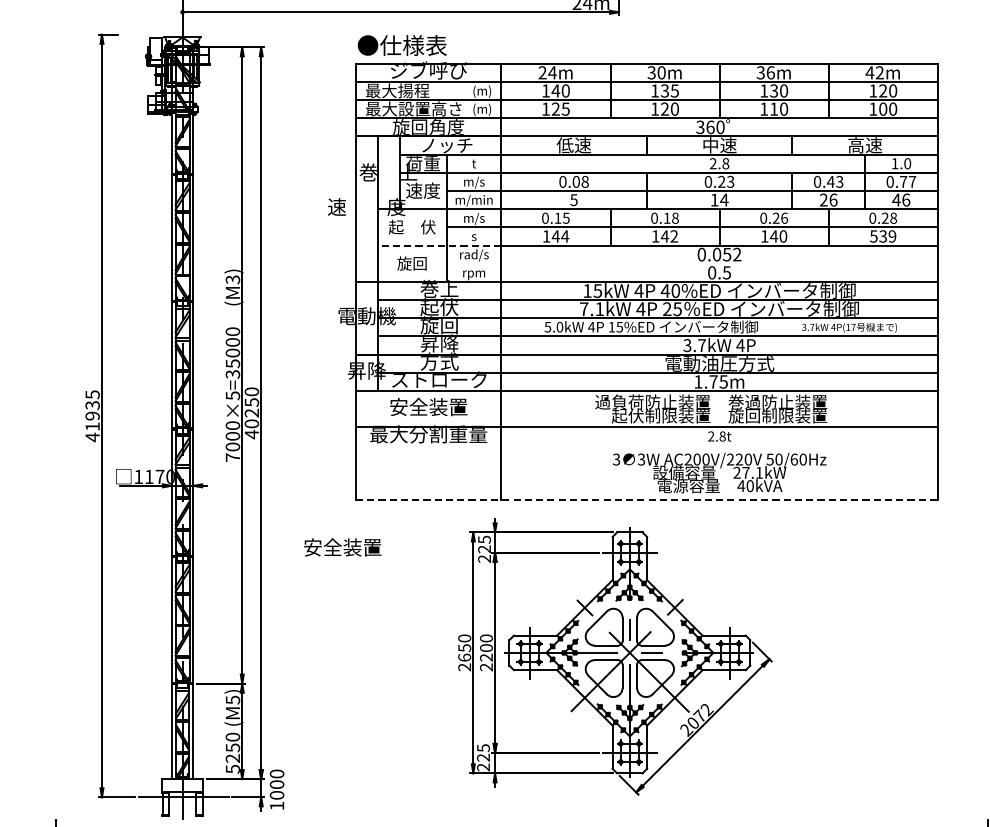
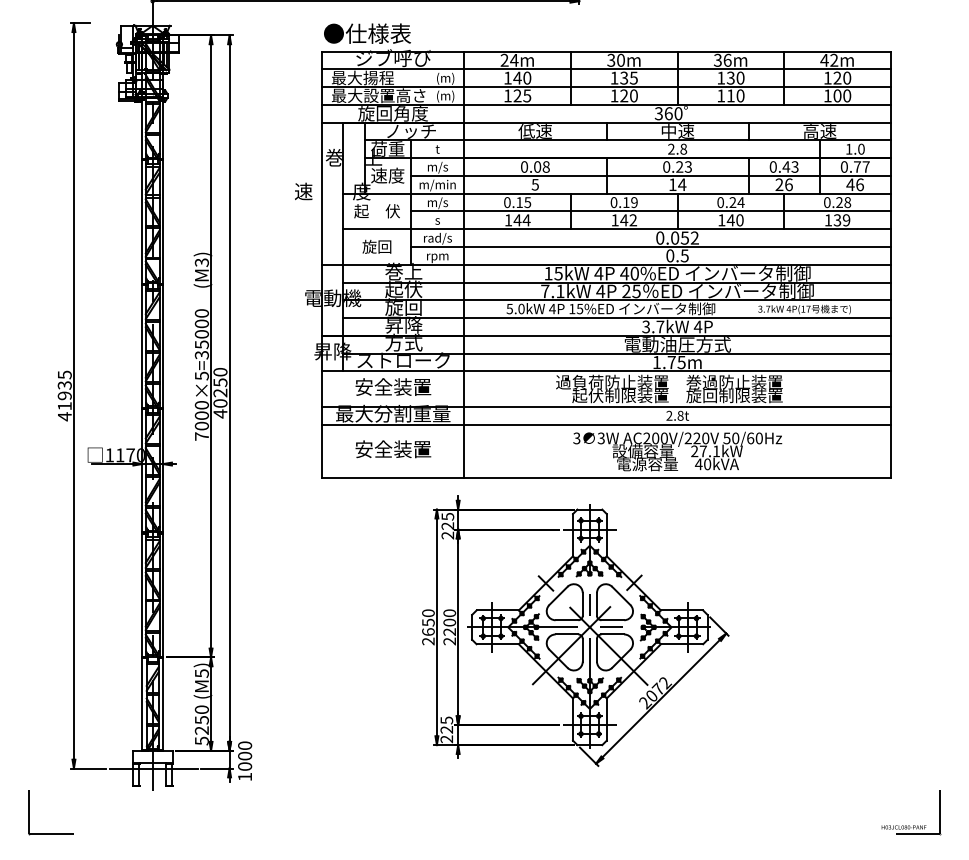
text: (675, 218) -> (634, 202), 0.18 -> 0.19
text: (783, 218) -> (740, 202), 0.26 -> 0.24
text: (873, 236) -> (828, 220), 539 -> 139
line: (439, 245) -> (403, 229), dashed -> solid
line: (691, 264) -> (650, 247), added
line: (646, 445) -> (606, 424), added
line: (647, 500) -> (607, 478), dashed -> solid
text: (342, 547) -> (393, 449), moved

